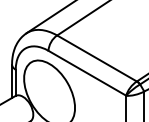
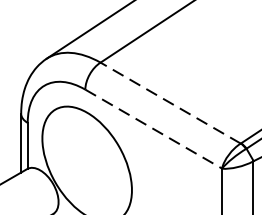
line: (96, 58) -> (169, 103), solid -> dashed
line: (87, 73) -> (153, 129), solid -> dashed

